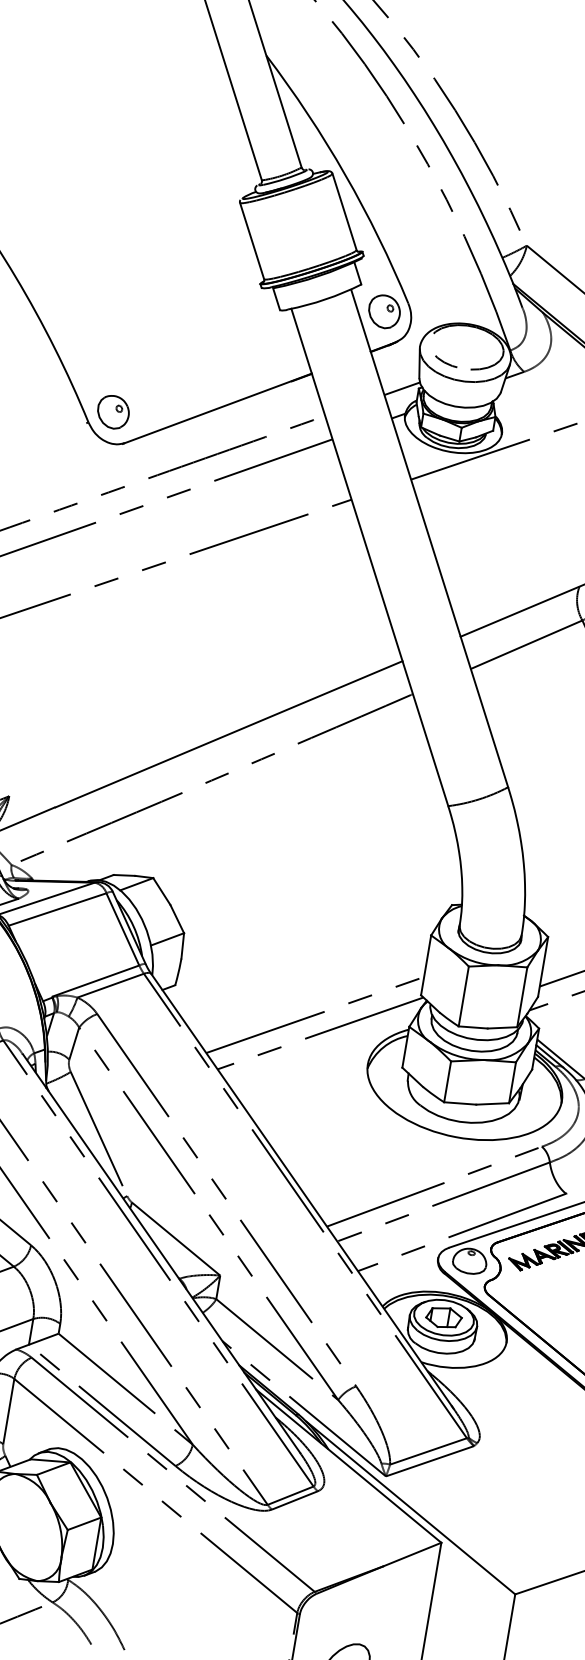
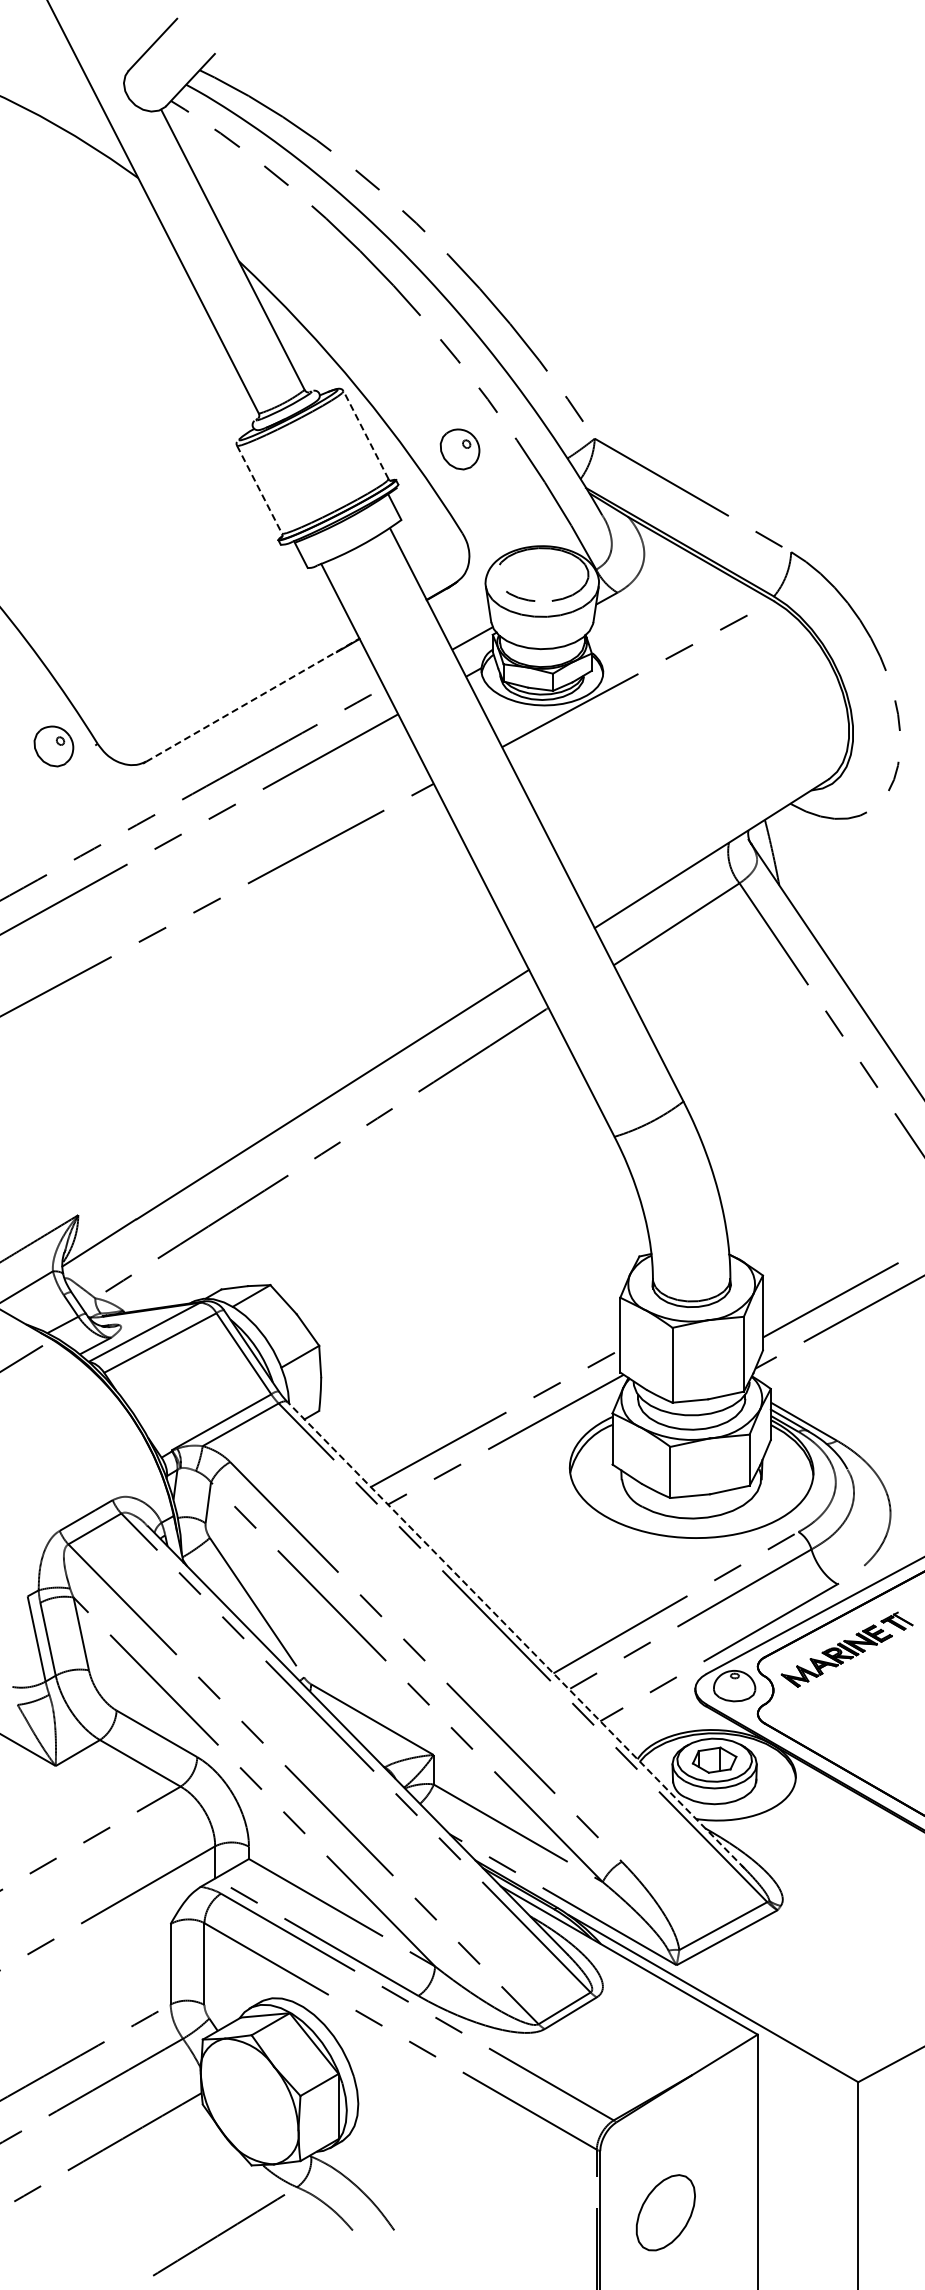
line: (344, 211) -> (365, 434), solid -> dashed
line: (251, 241) -> (259, 490), solid -> dashed
part: (383, 311) -> (459, 449), moved
line: (218, 407) -> (253, 699), solid -> dashed
part: (113, 412) -> (53, 746), moved
line: (302, 1191) -> (516, 1635), solid -> dashed

